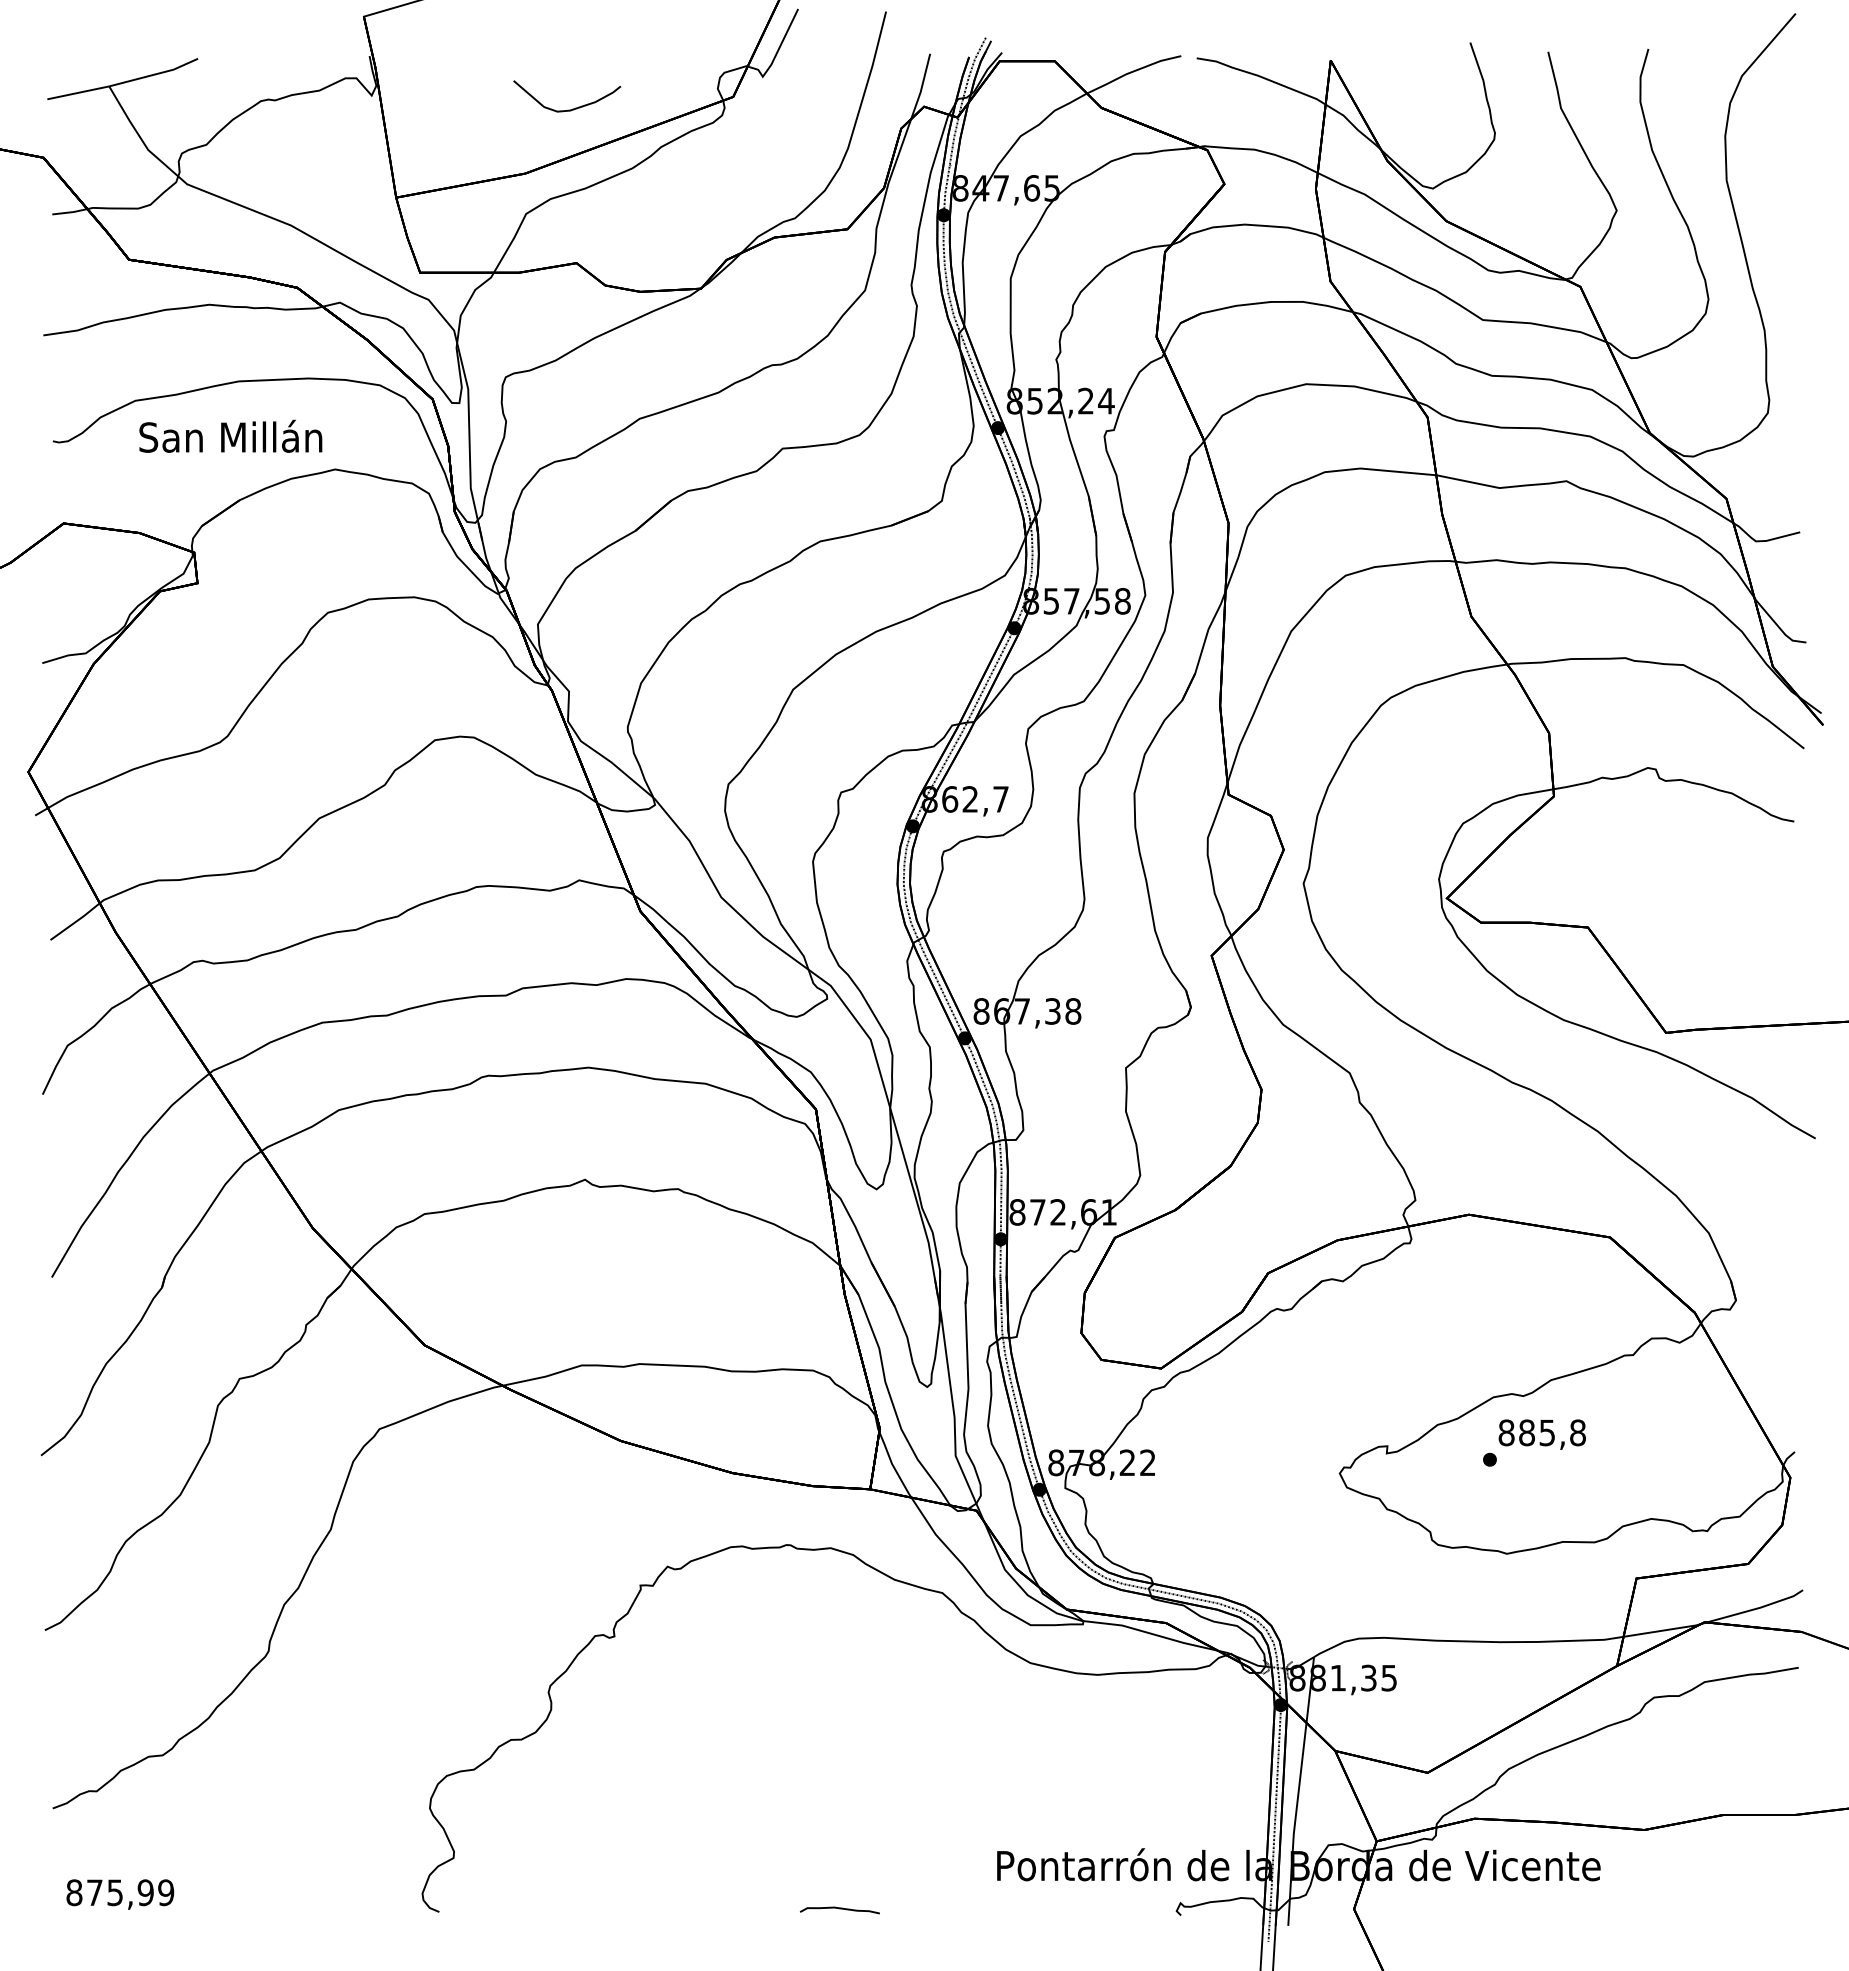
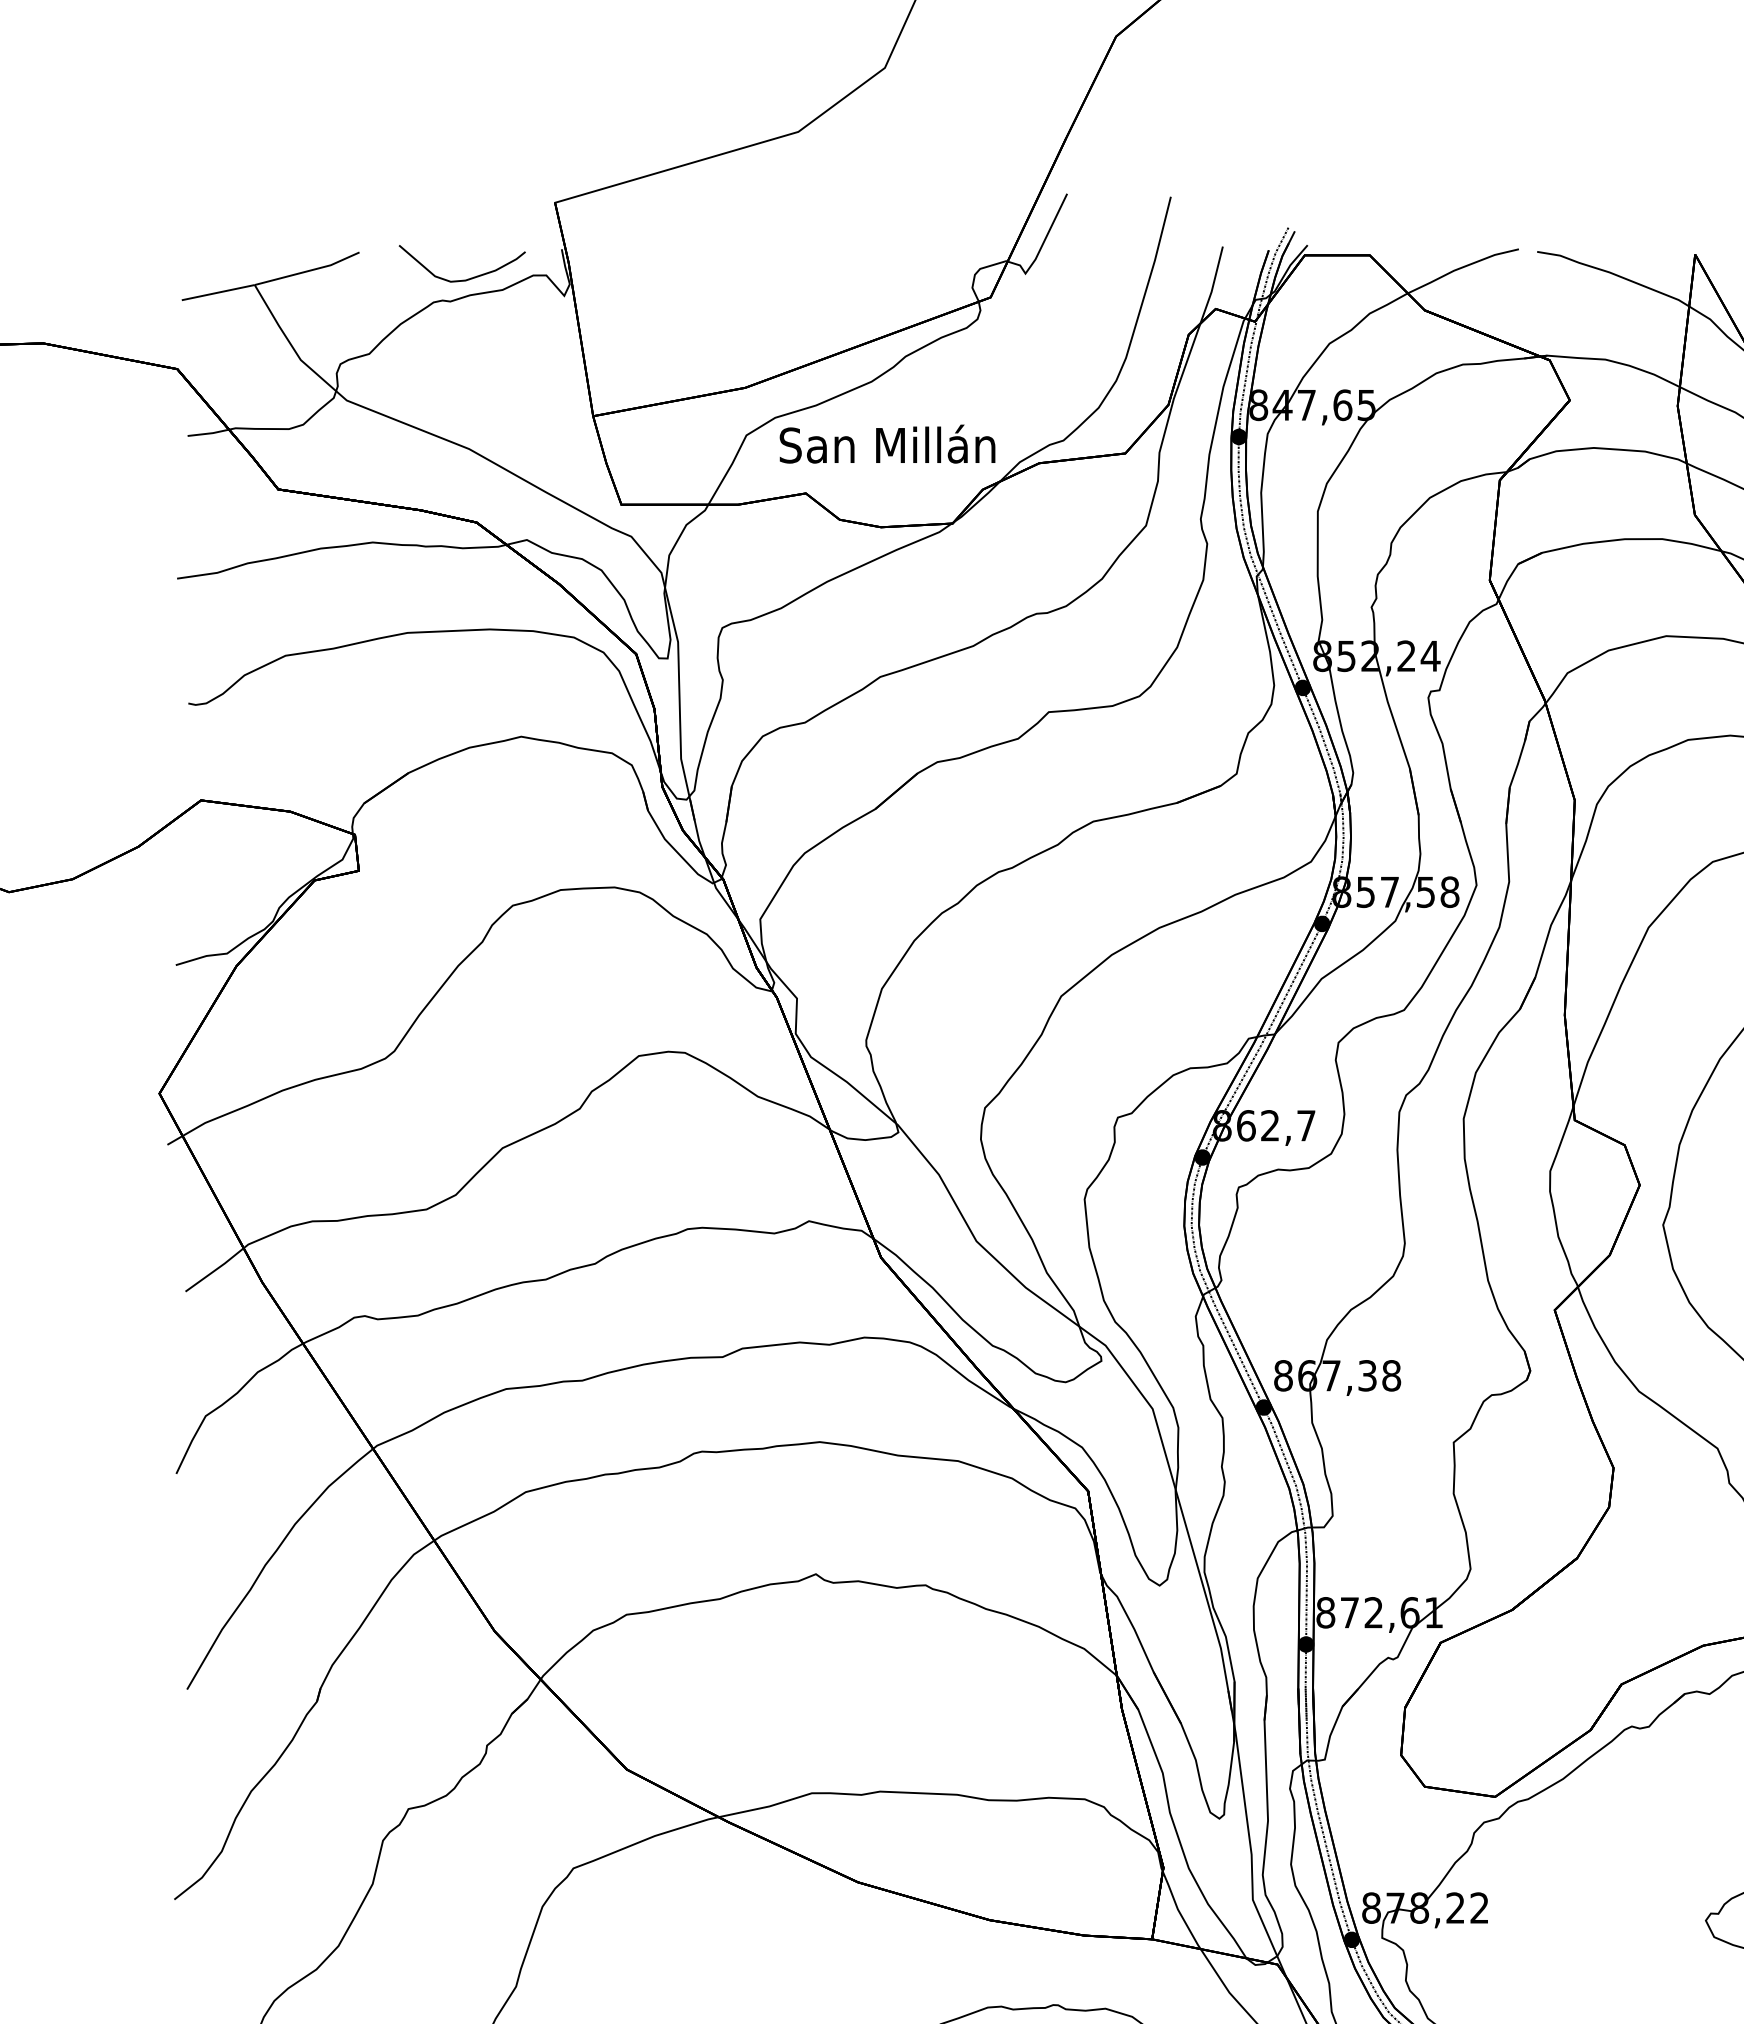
curve: (572, 108) -> (468, 278), moved
text: (230, 435) -> (887, 443), moved

